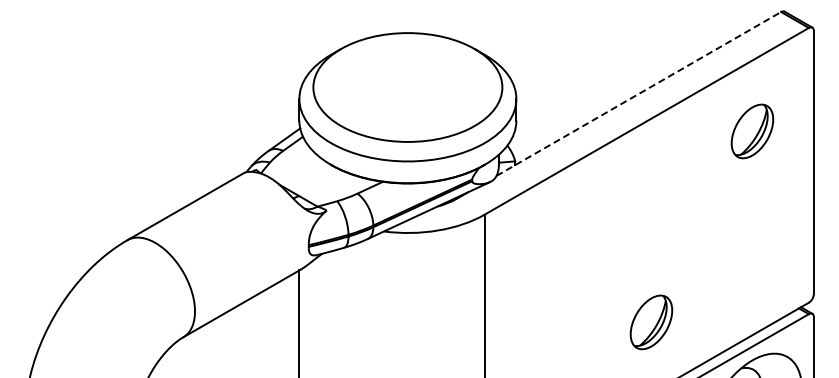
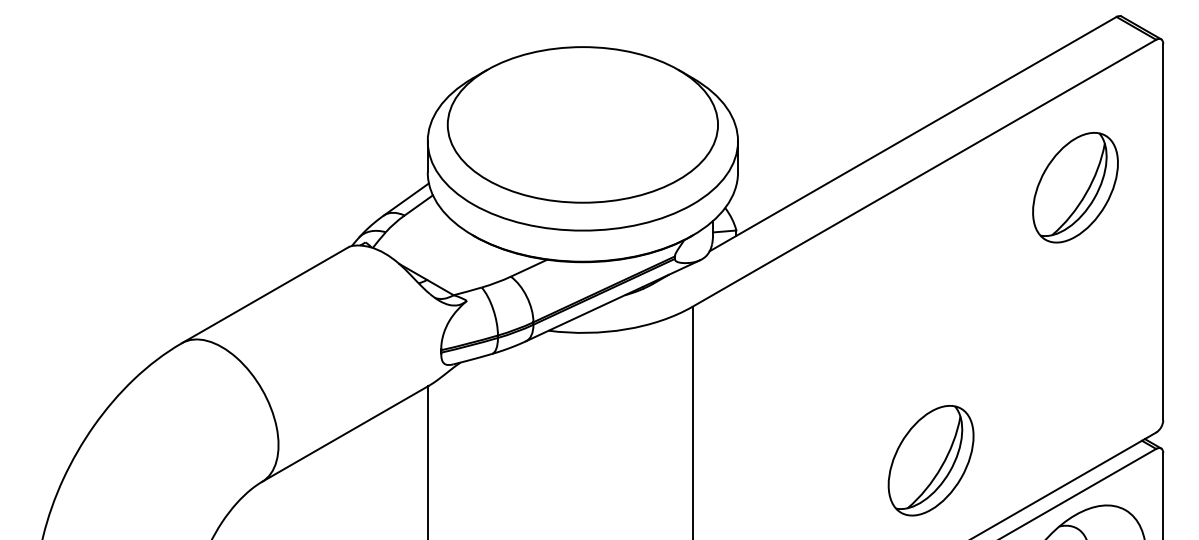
line: (639, 93) -> (914, 133), dashed -> solid
part: (752, 131) -> (1075, 187), size x1.43
part: (651, 322) -> (931, 460), size x1.43

